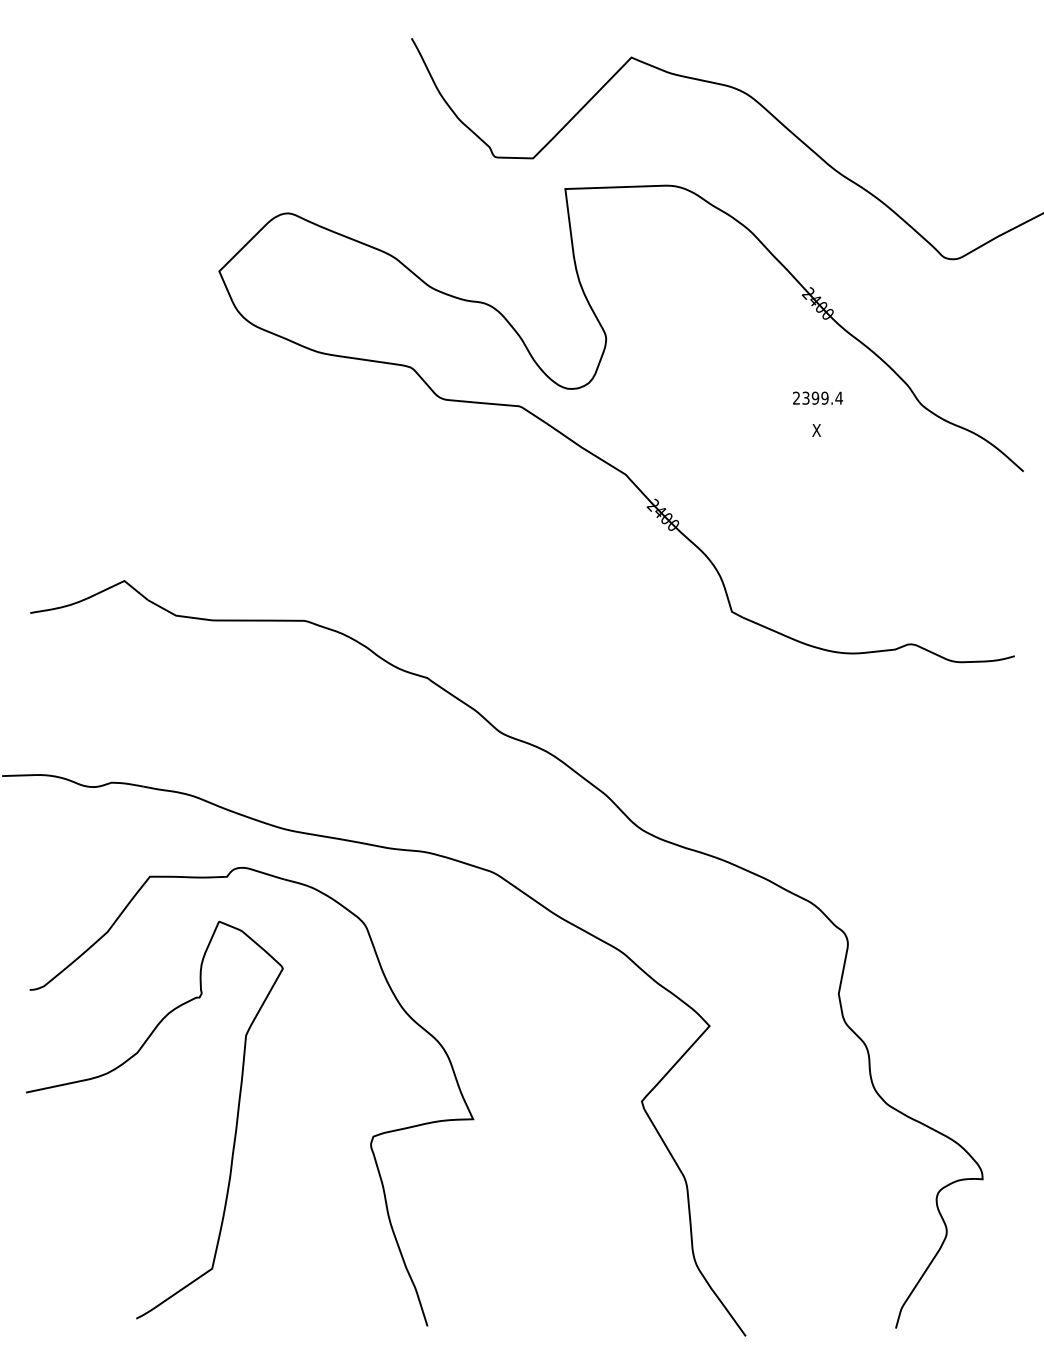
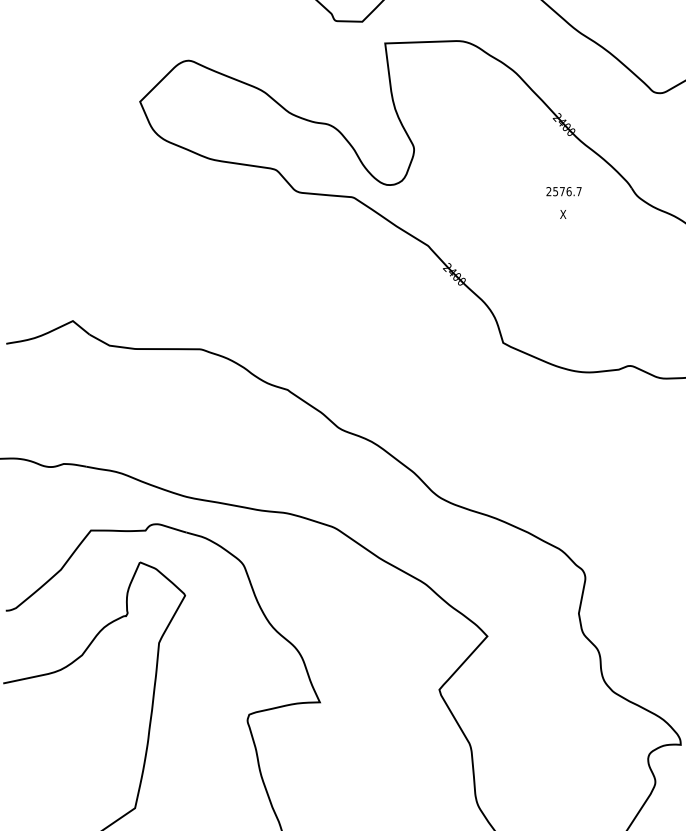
text: (822, 397) -> (567, 191), 2399.4 -> 2576.7

